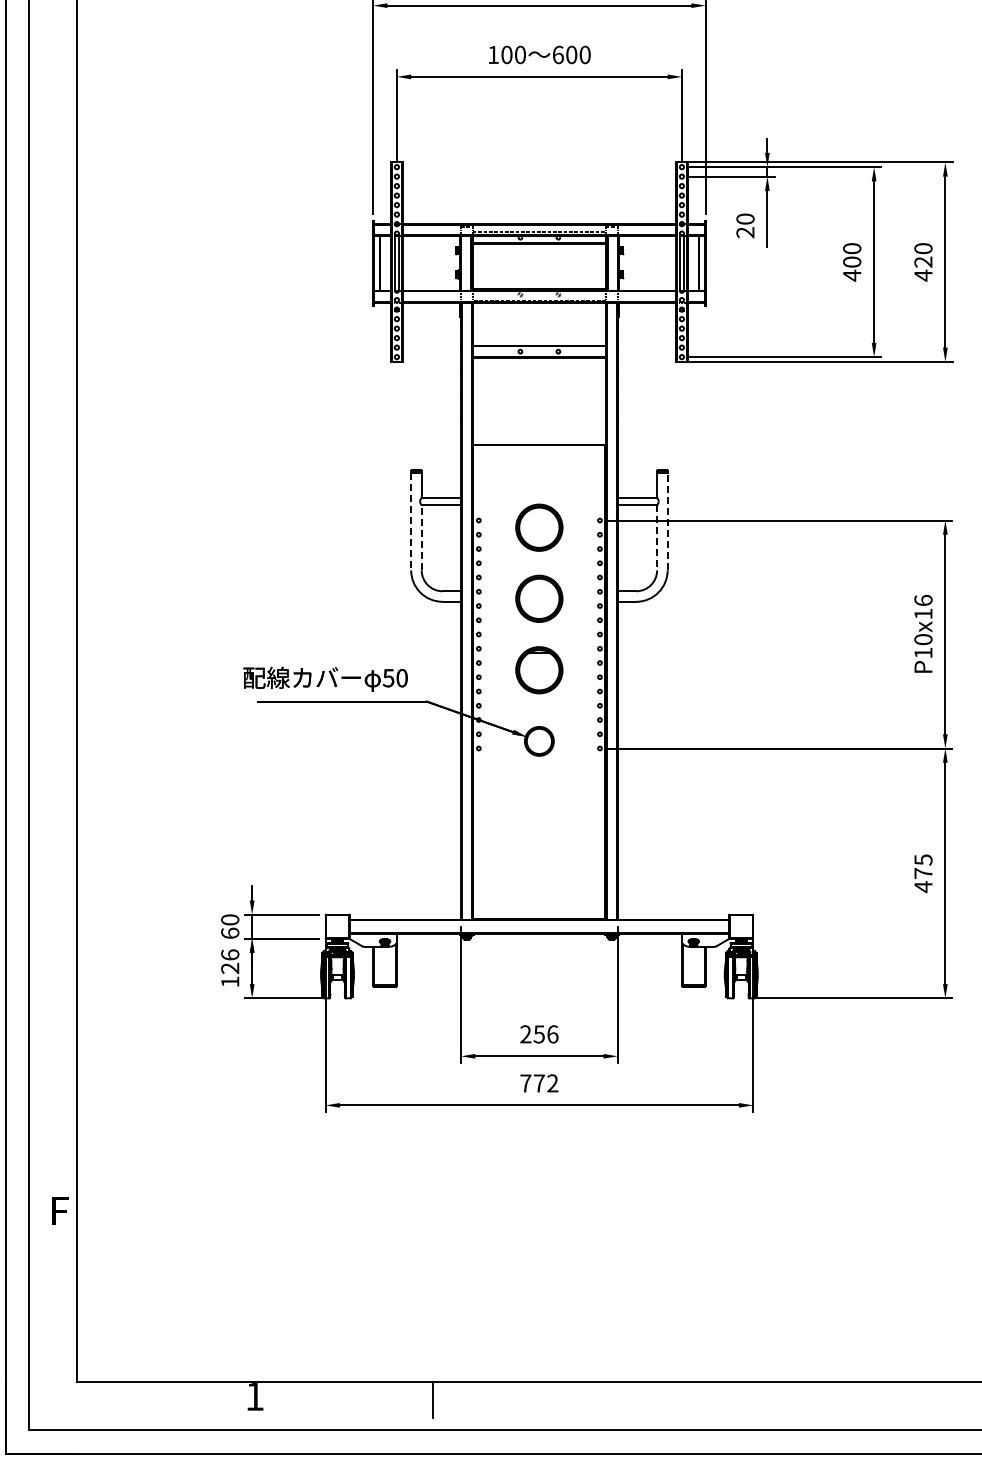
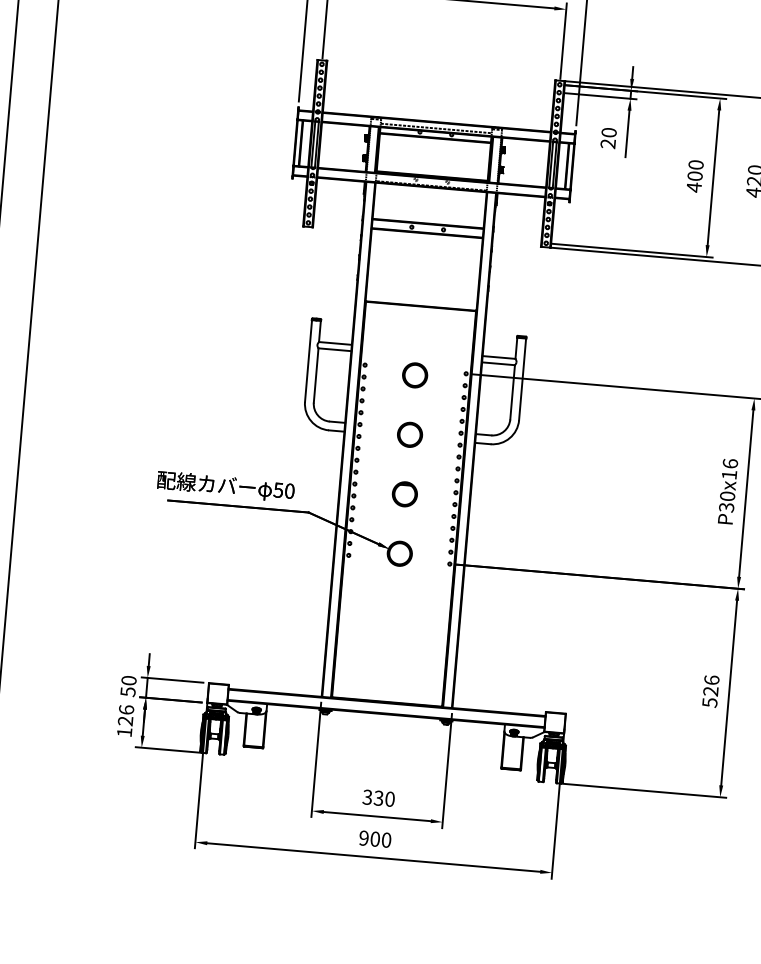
line: (411, 521) -> (308, 361), dashed -> solid
line: (667, 521) -> (522, 379), dashed -> solid
part: (539, 527) -> (415, 375), size x0.62
line: (421, 537) -> (316, 375), dashed -> solid
line: (657, 537) -> (512, 392), dashed -> solid
part: (539, 598) -> (410, 434), size x0.62
text: (923, 652) -> (726, 507), P10x16 -> P30x16
part: (539, 669) -> (405, 493), size x0.62
text: (923, 873) -> (710, 691), 475 -> 526
text: (230, 933) -> (128, 692), 60 -> 50
text: (539, 1034) -> (378, 798), 256 -> 330
text: (539, 1083) -> (375, 839), 772 -> 900

